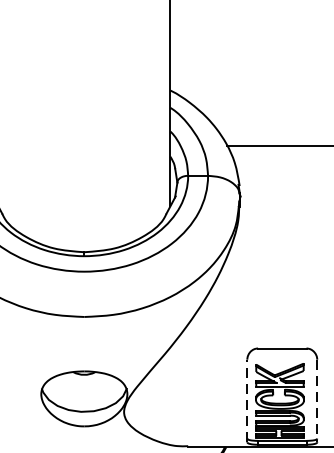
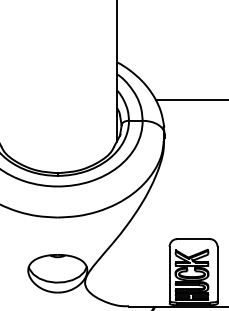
line: (247, 399) -> (169, 274), dashed -> solid
line: (317, 401) -> (217, 275), dashed -> solid

